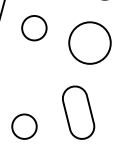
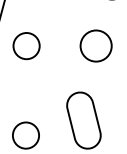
circle: (34, 28) -> (26, 46), moved
circle: (89, 42) -> (95, 45), size x0.7

